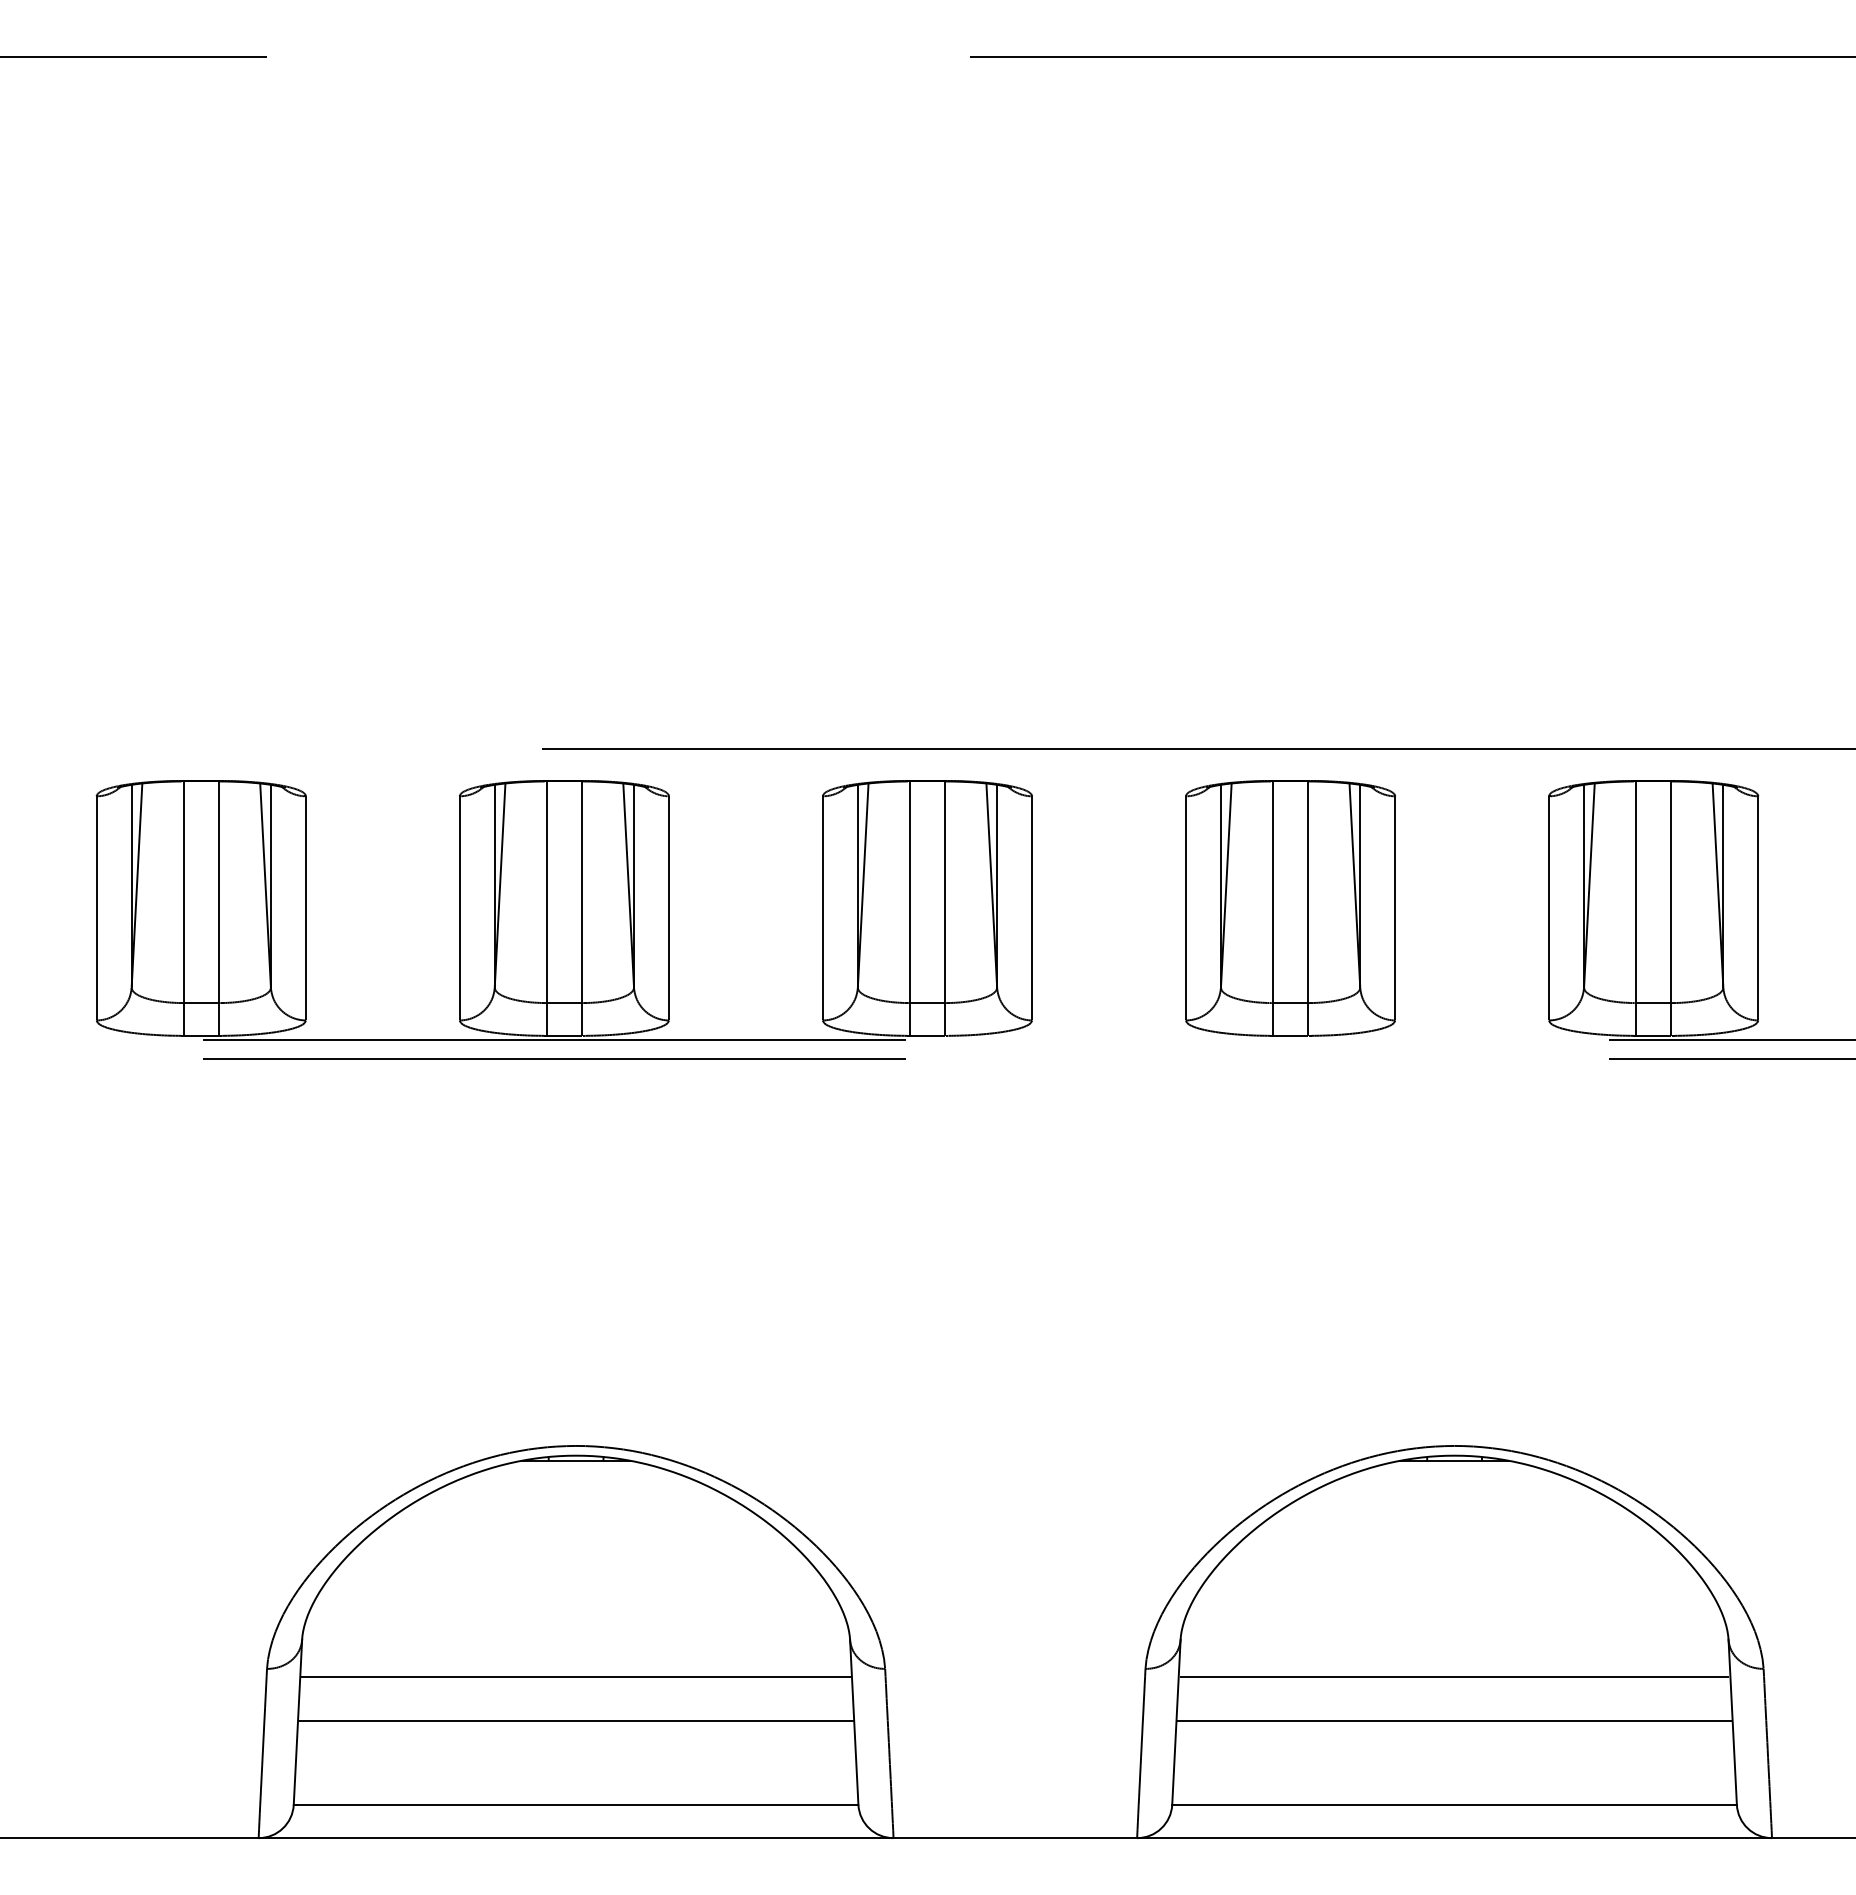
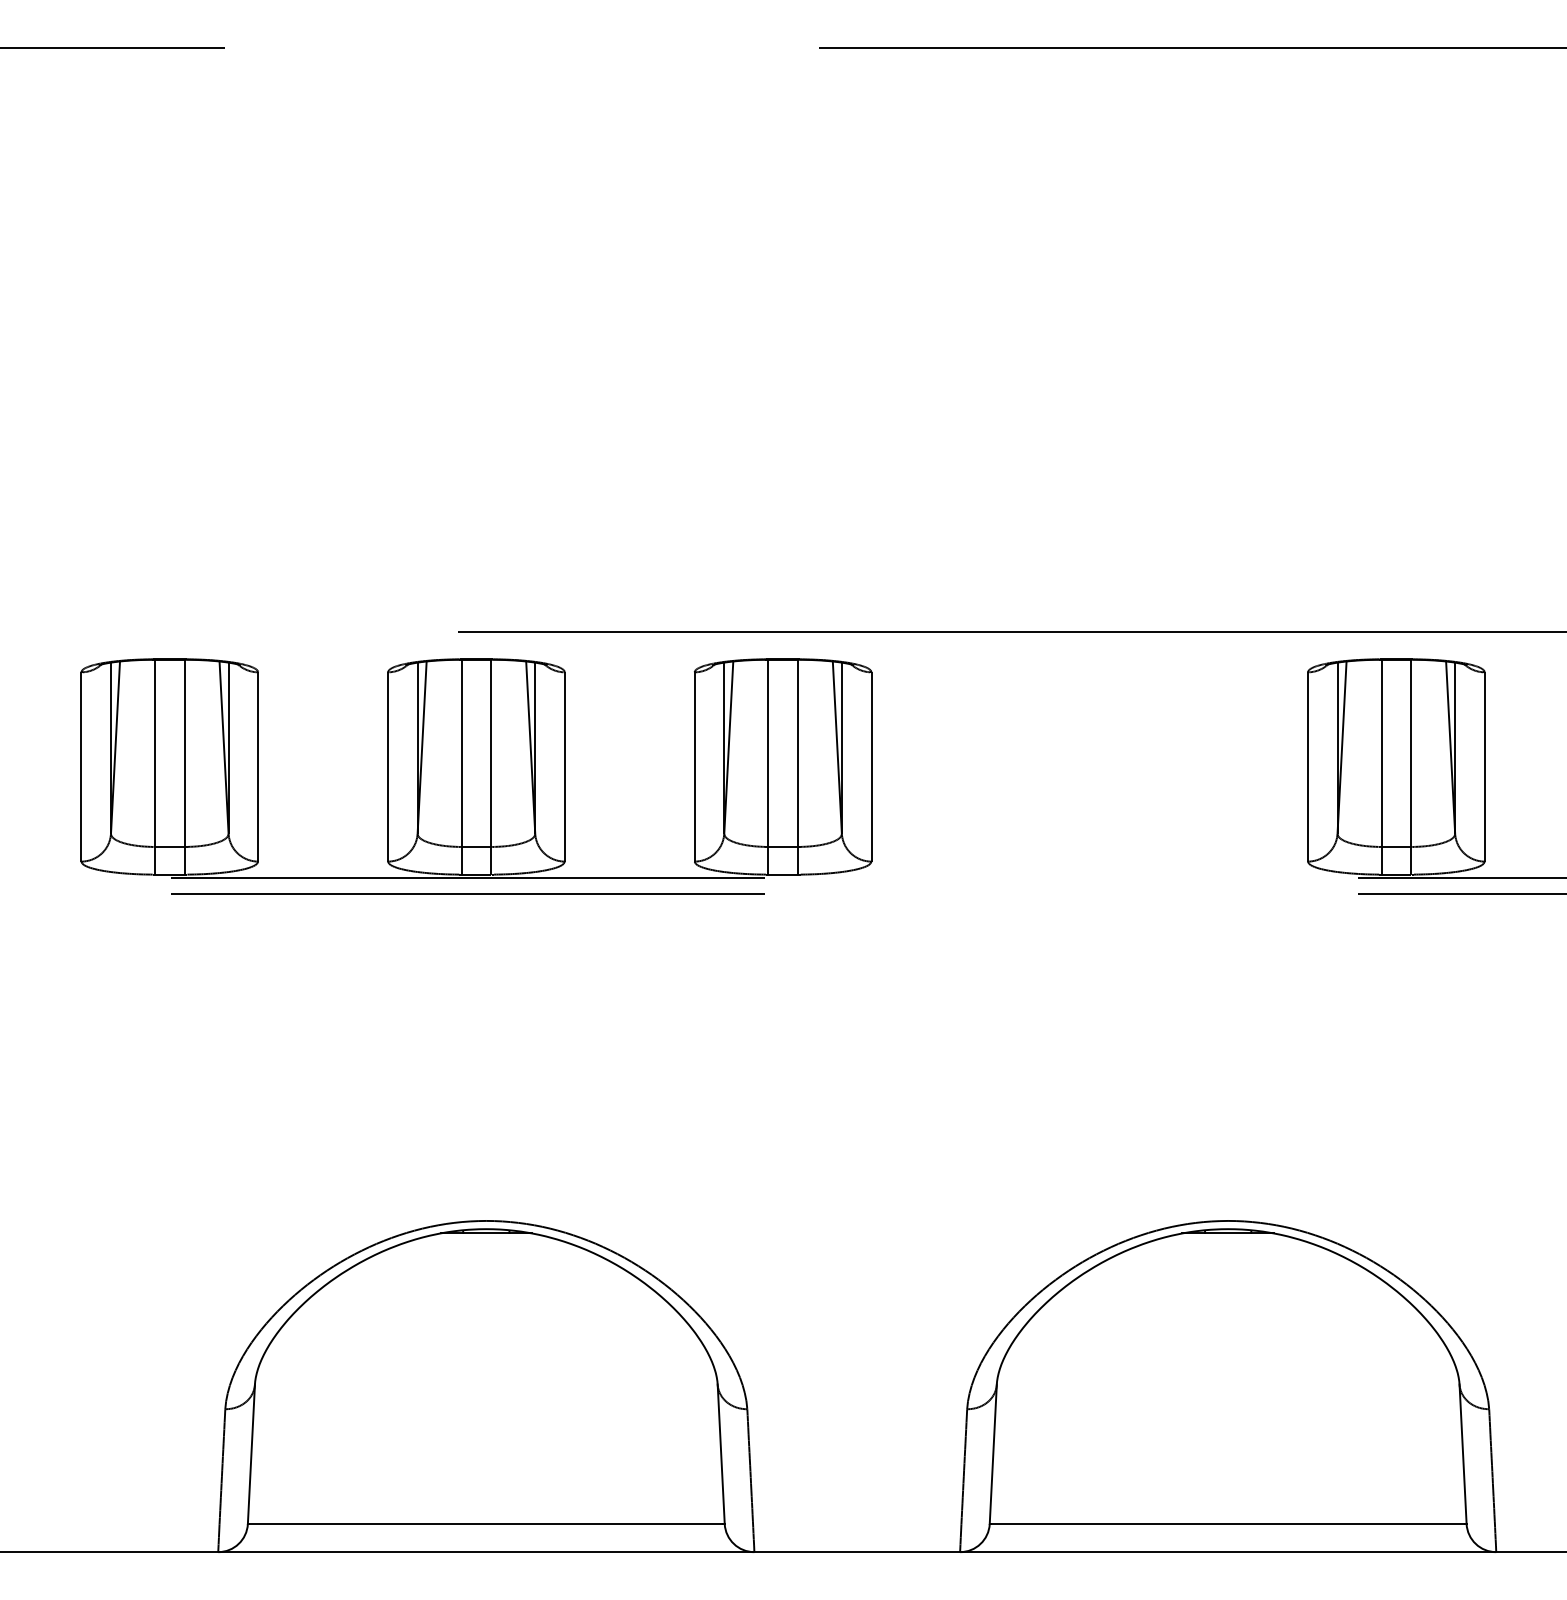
part: (1290, 908) -> (1089, 767), removed
line: (575, 1676) -> (485, 1415), removed
line: (1454, 1676) -> (1228, 1415), removed
line: (575, 1721) -> (485, 1453), removed
line: (1454, 1721) -> (1228, 1453), removed

